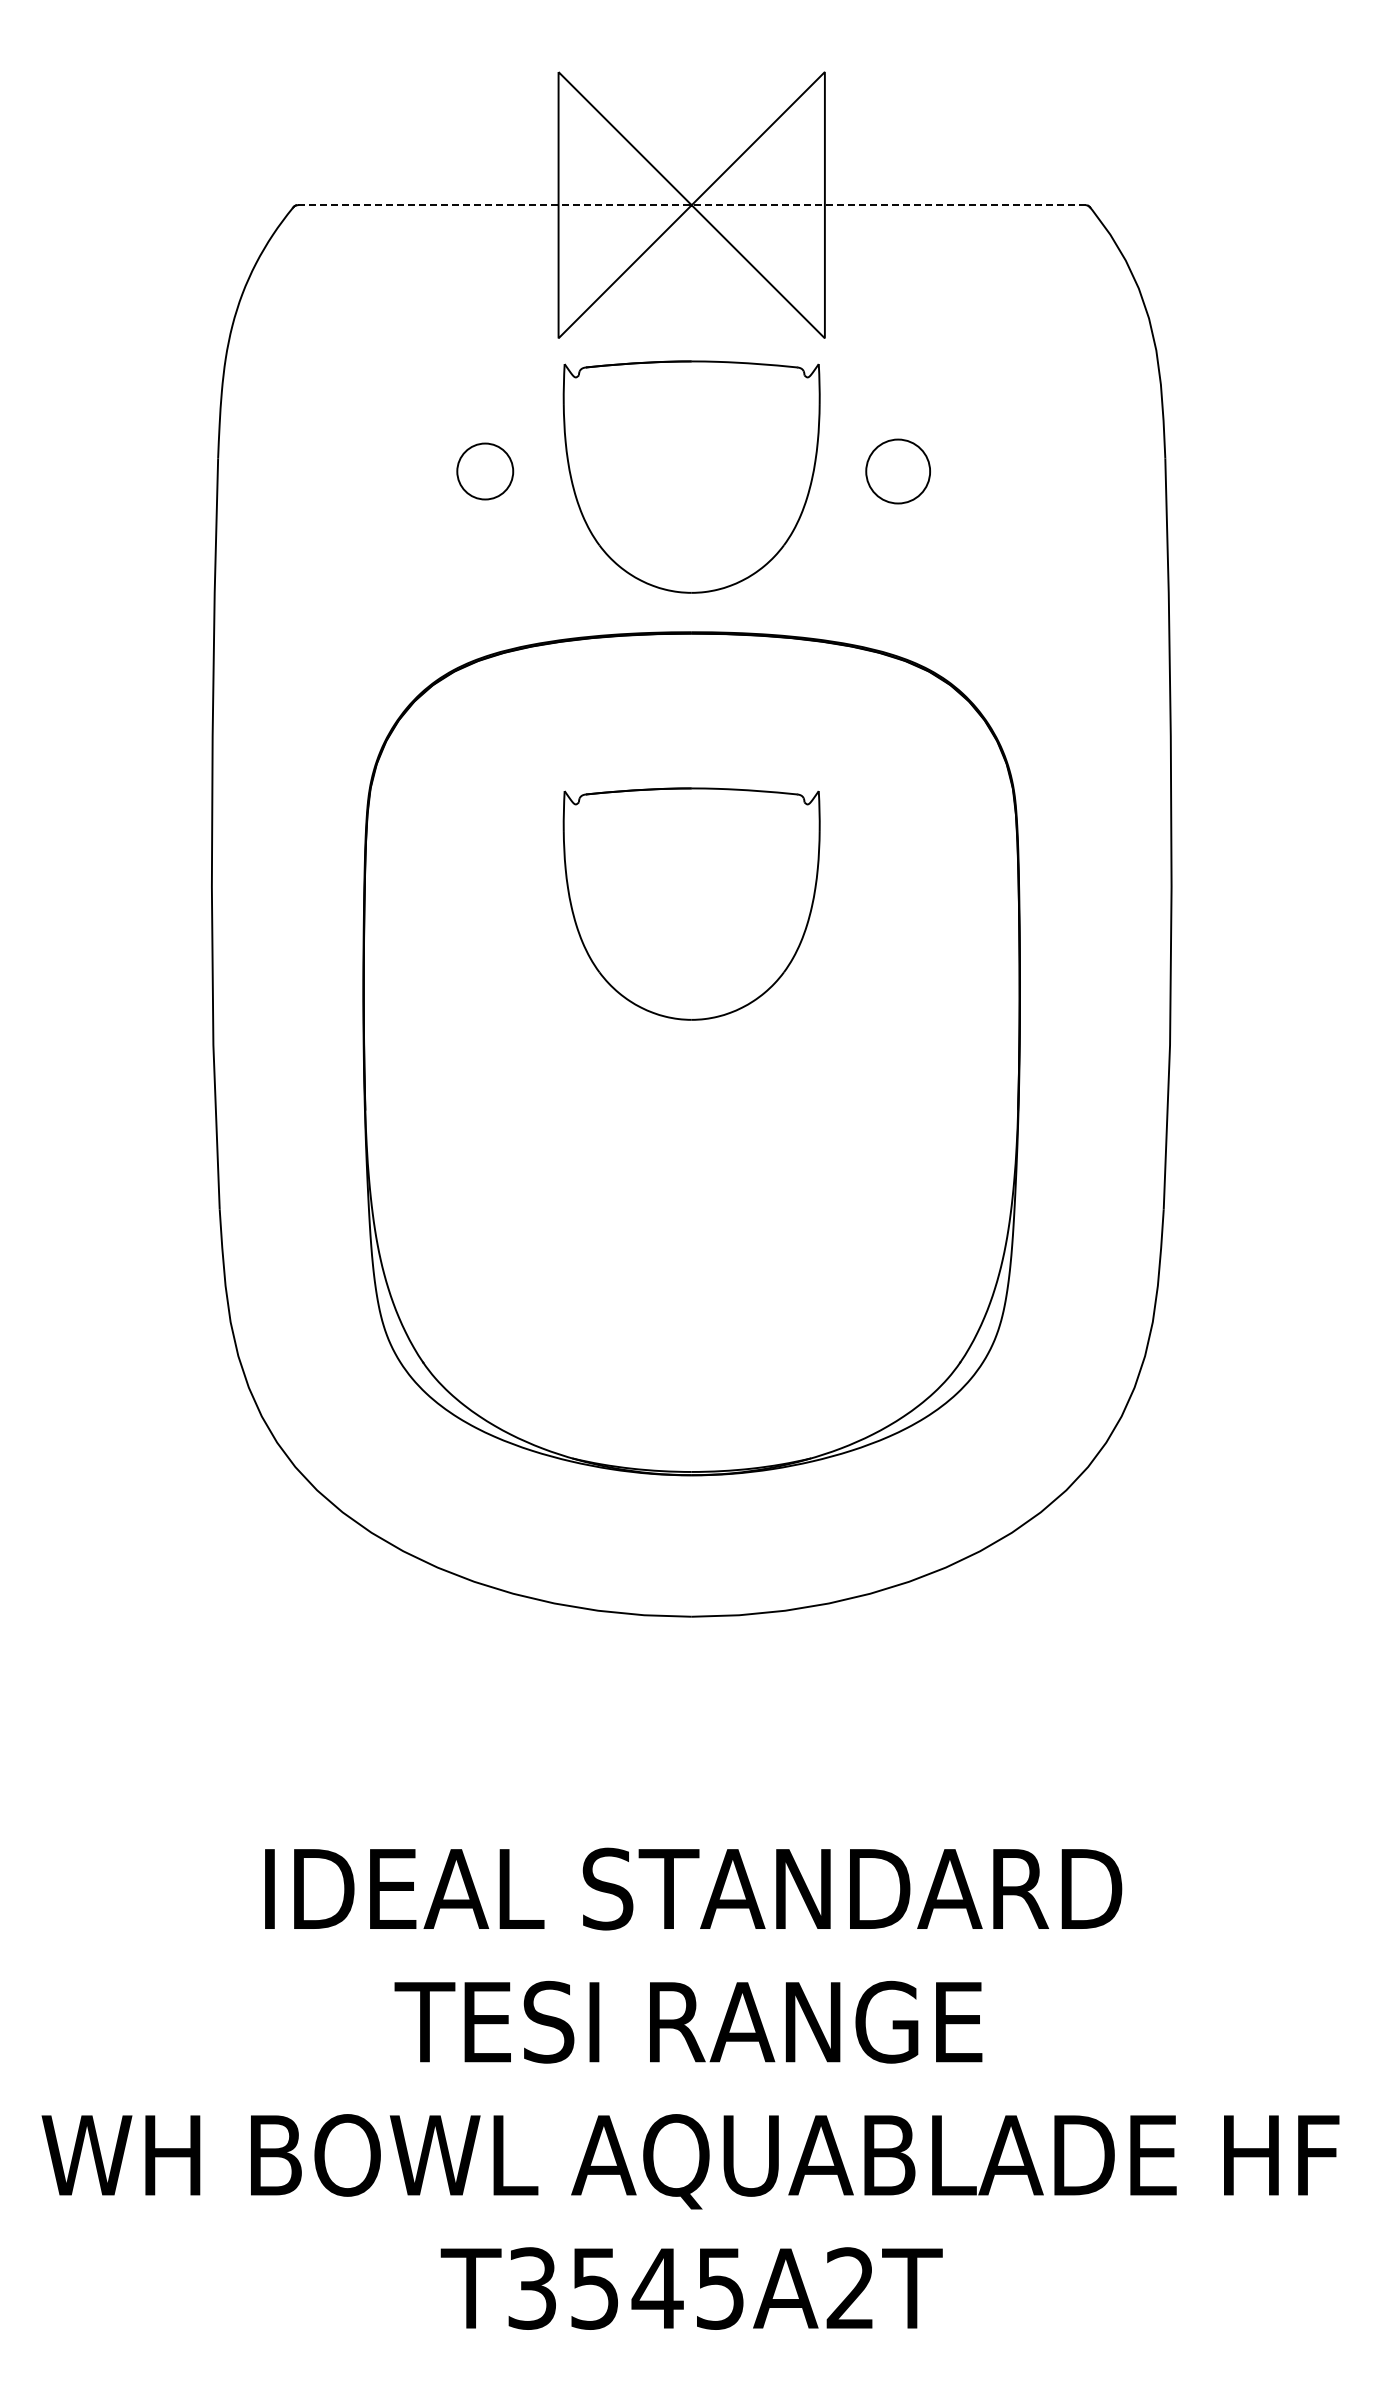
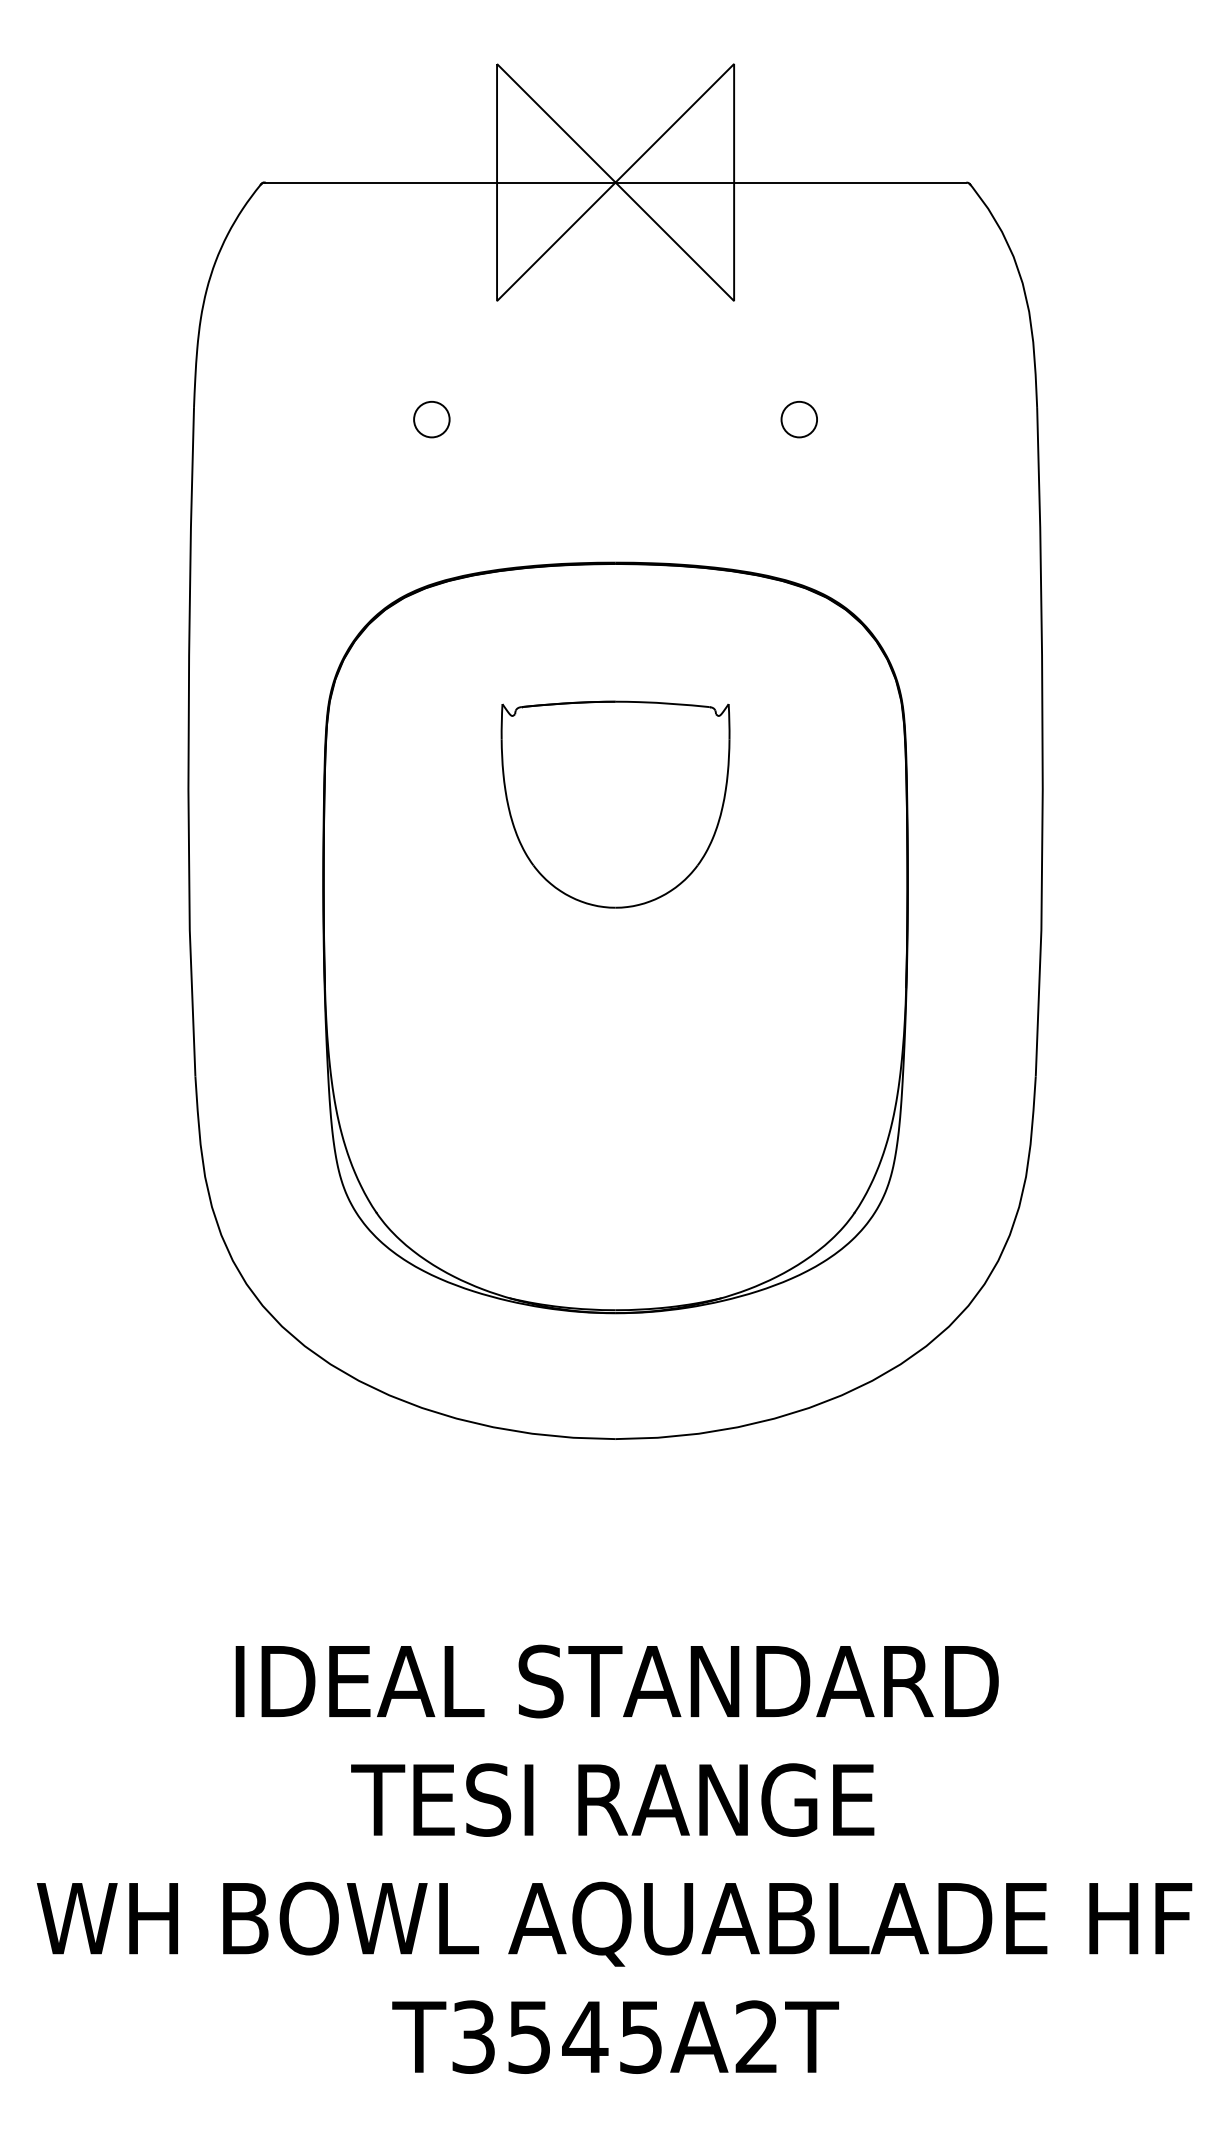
line: (691, 205) -> (615, 182), dashed -> solid
circle: (485, 471) -> (432, 419), size x0.71
circle: (897, 471) -> (798, 419), size x0.62
part: (691, 476) -> (615, 424), removed

